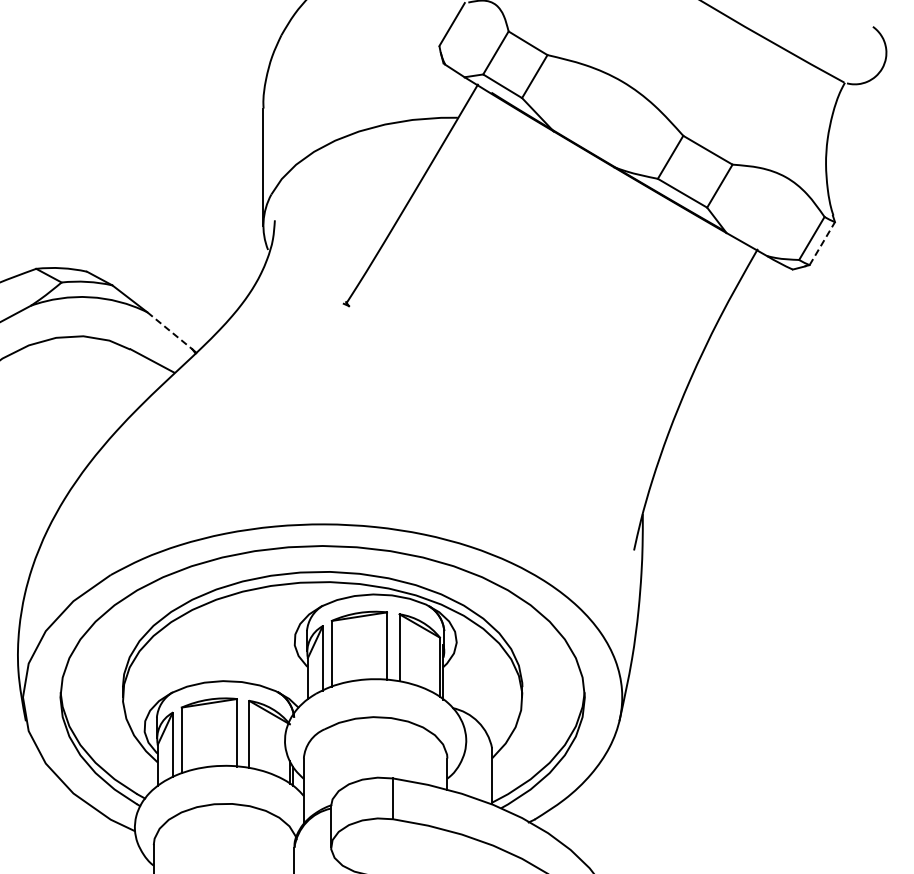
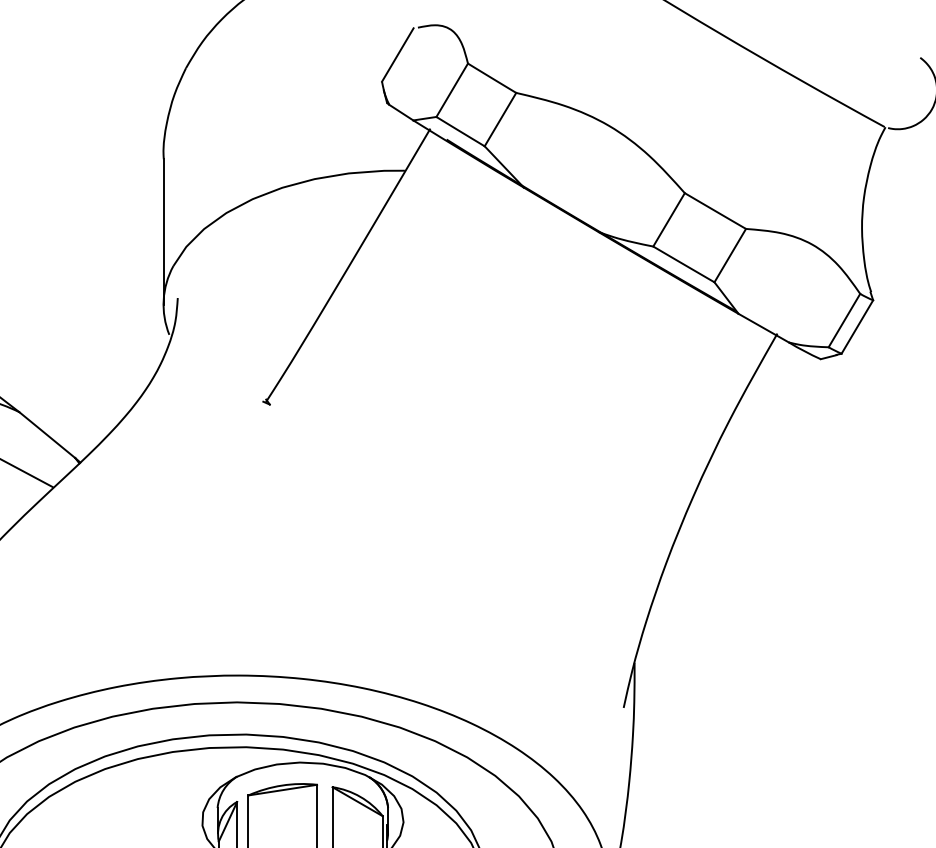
line: (822, 243) -> (857, 326), dashed -> solid
line: (170, 331) -> (48, 436), dashed -> solid

